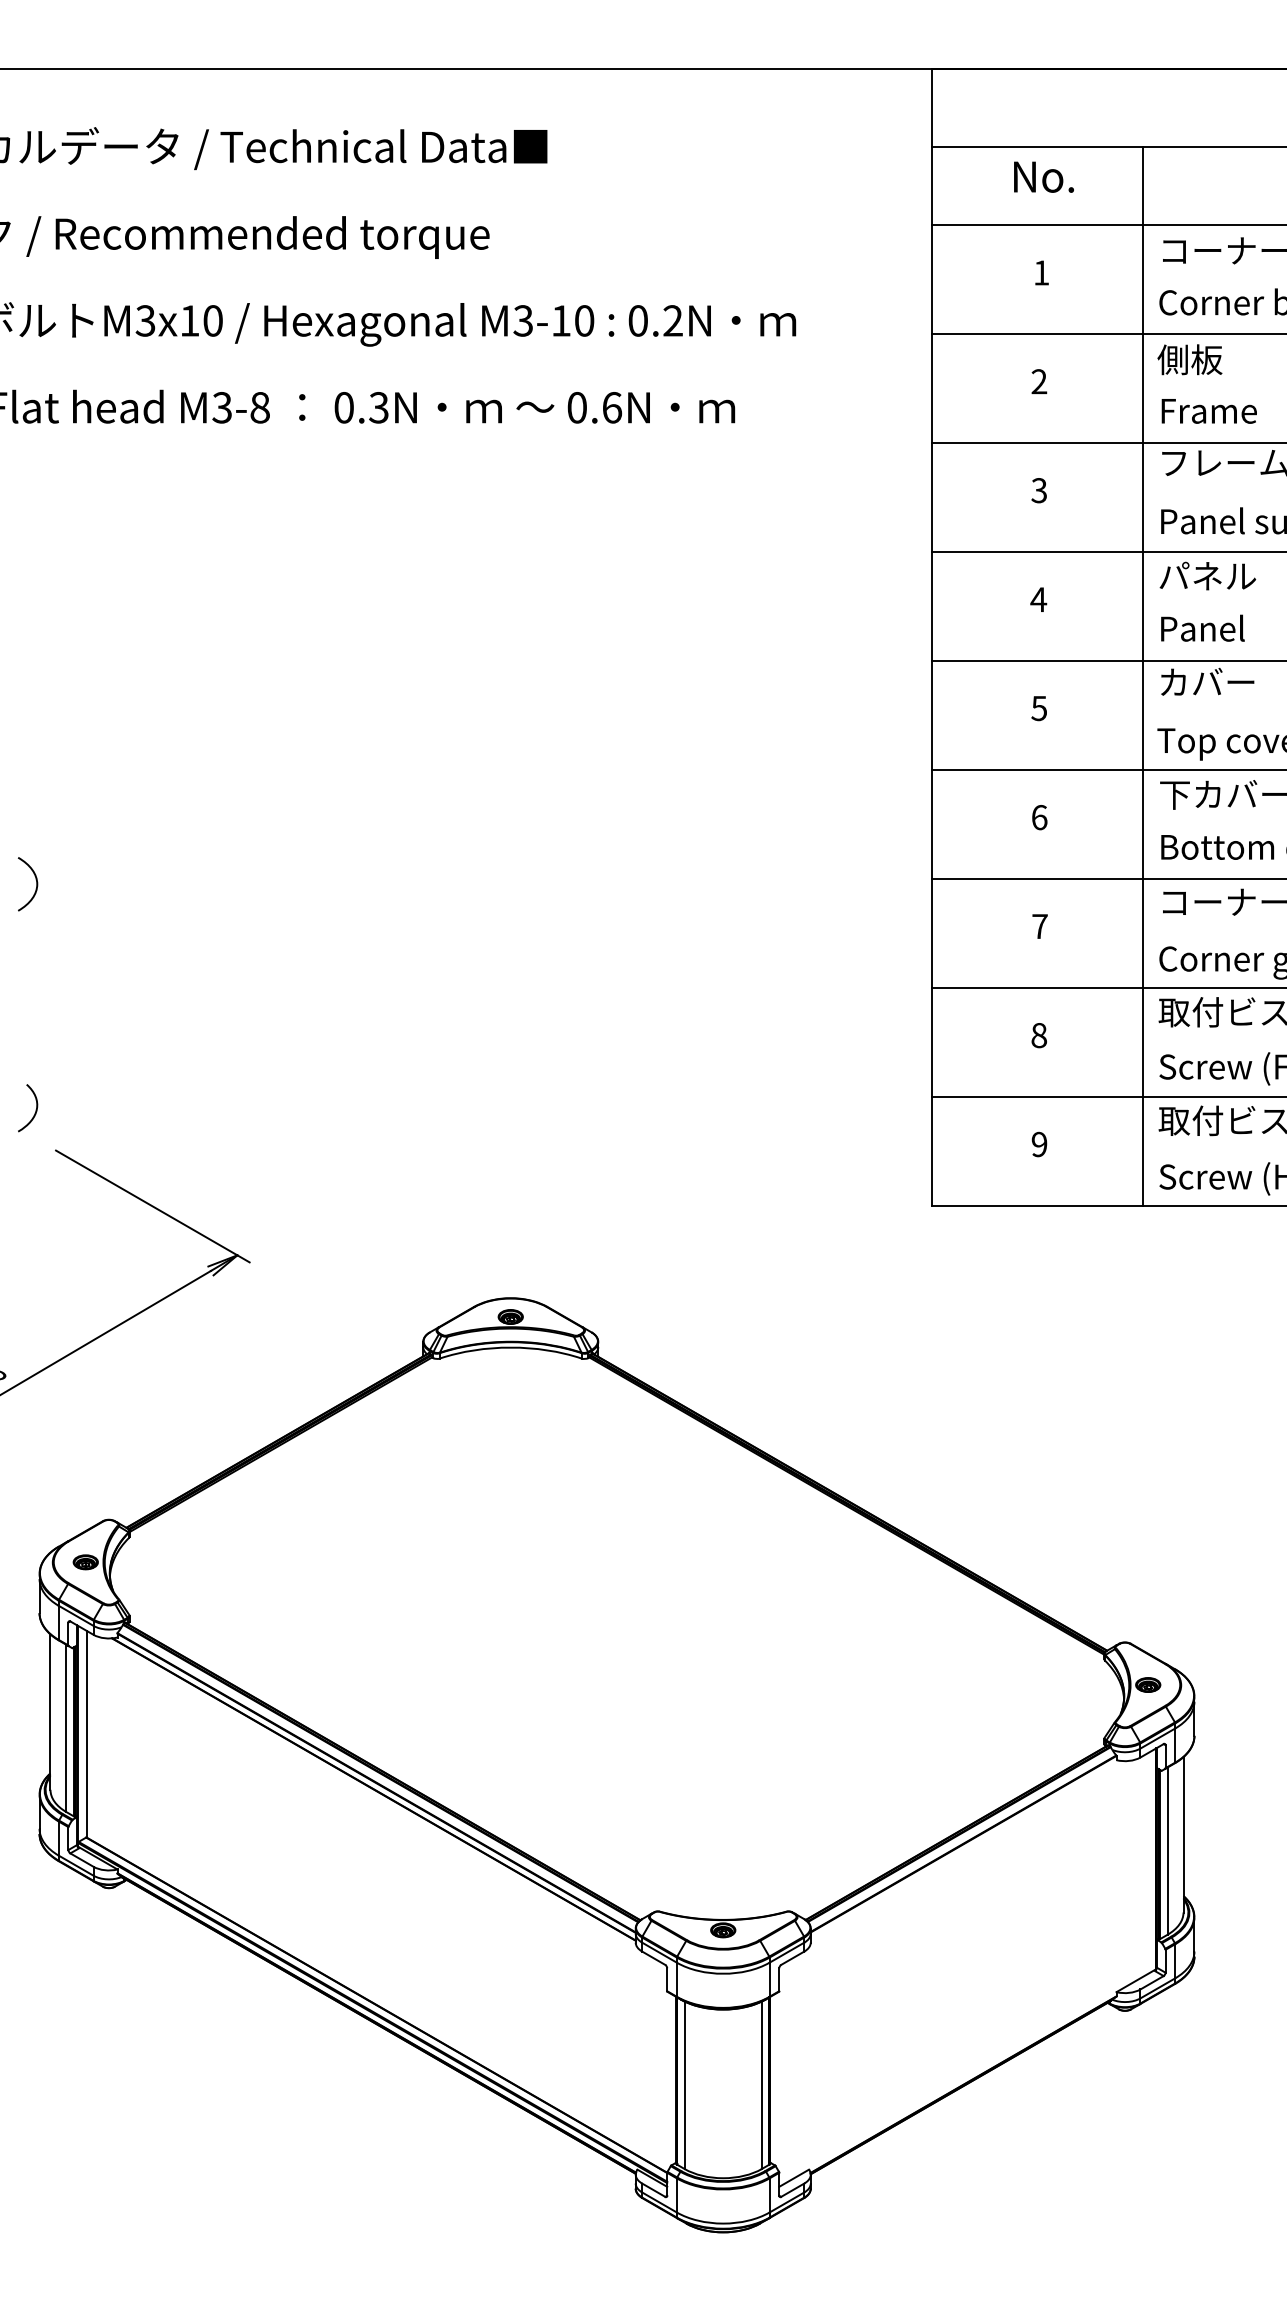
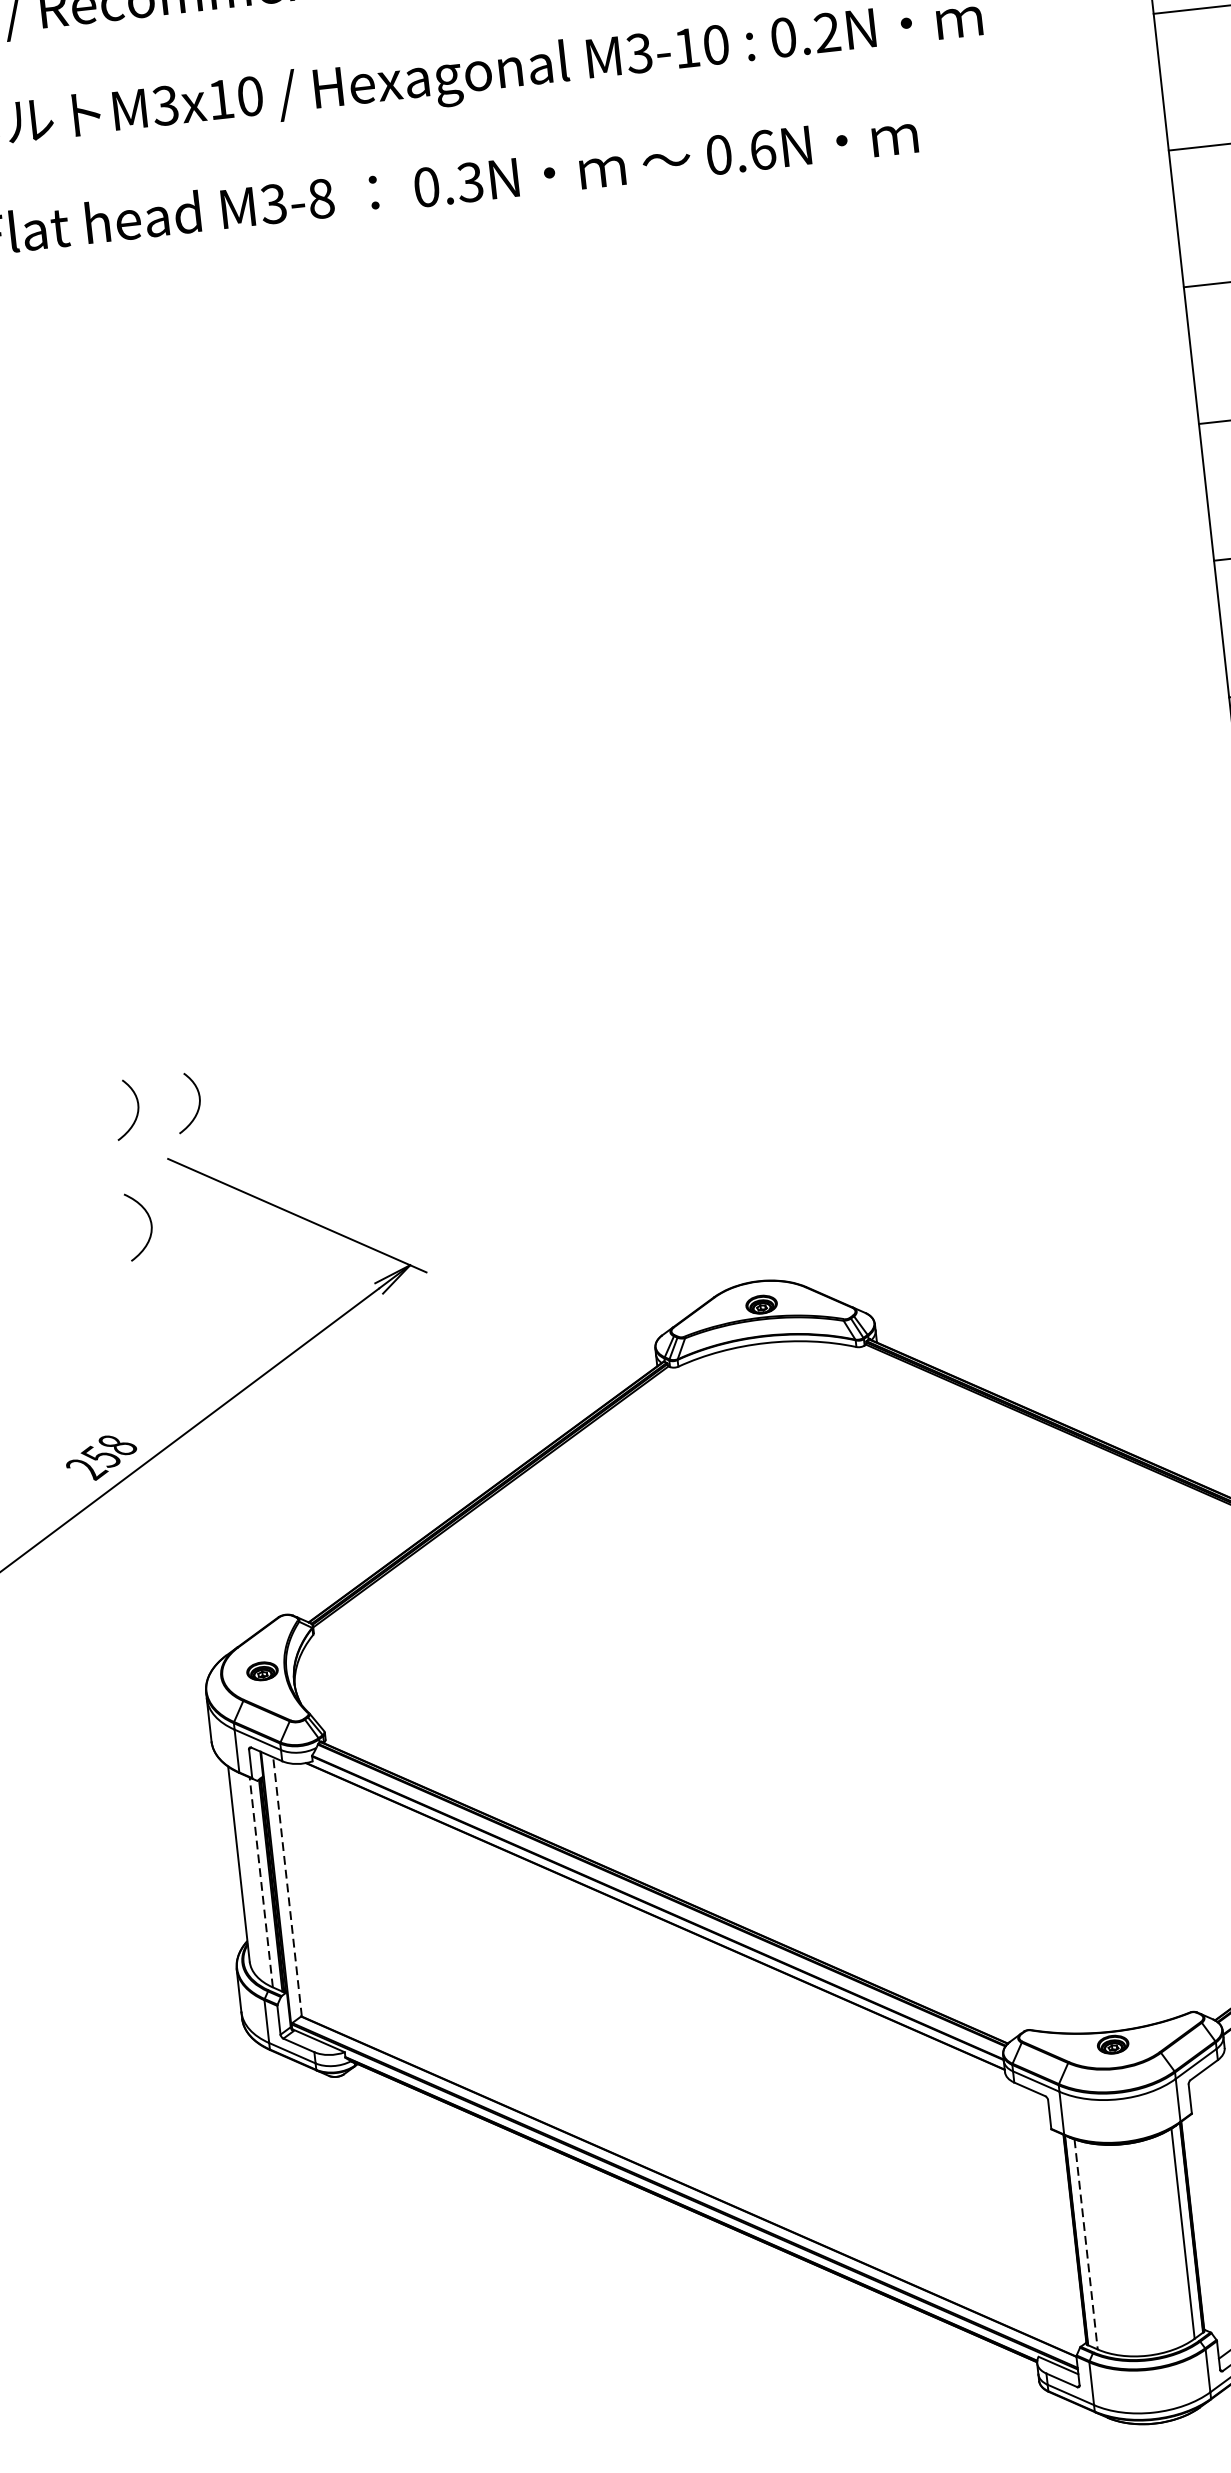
curve: (36, 884) -> (150, 1225), moved
curve: (84, 1109) -> (198, 1103), added
line: (66, 1728) -> (261, 1882), solid -> dashed
line: (86, 1733) -> (287, 1885), solid -> dashed
line: (684, 2085) -> (1086, 2244), solid -> dashed

